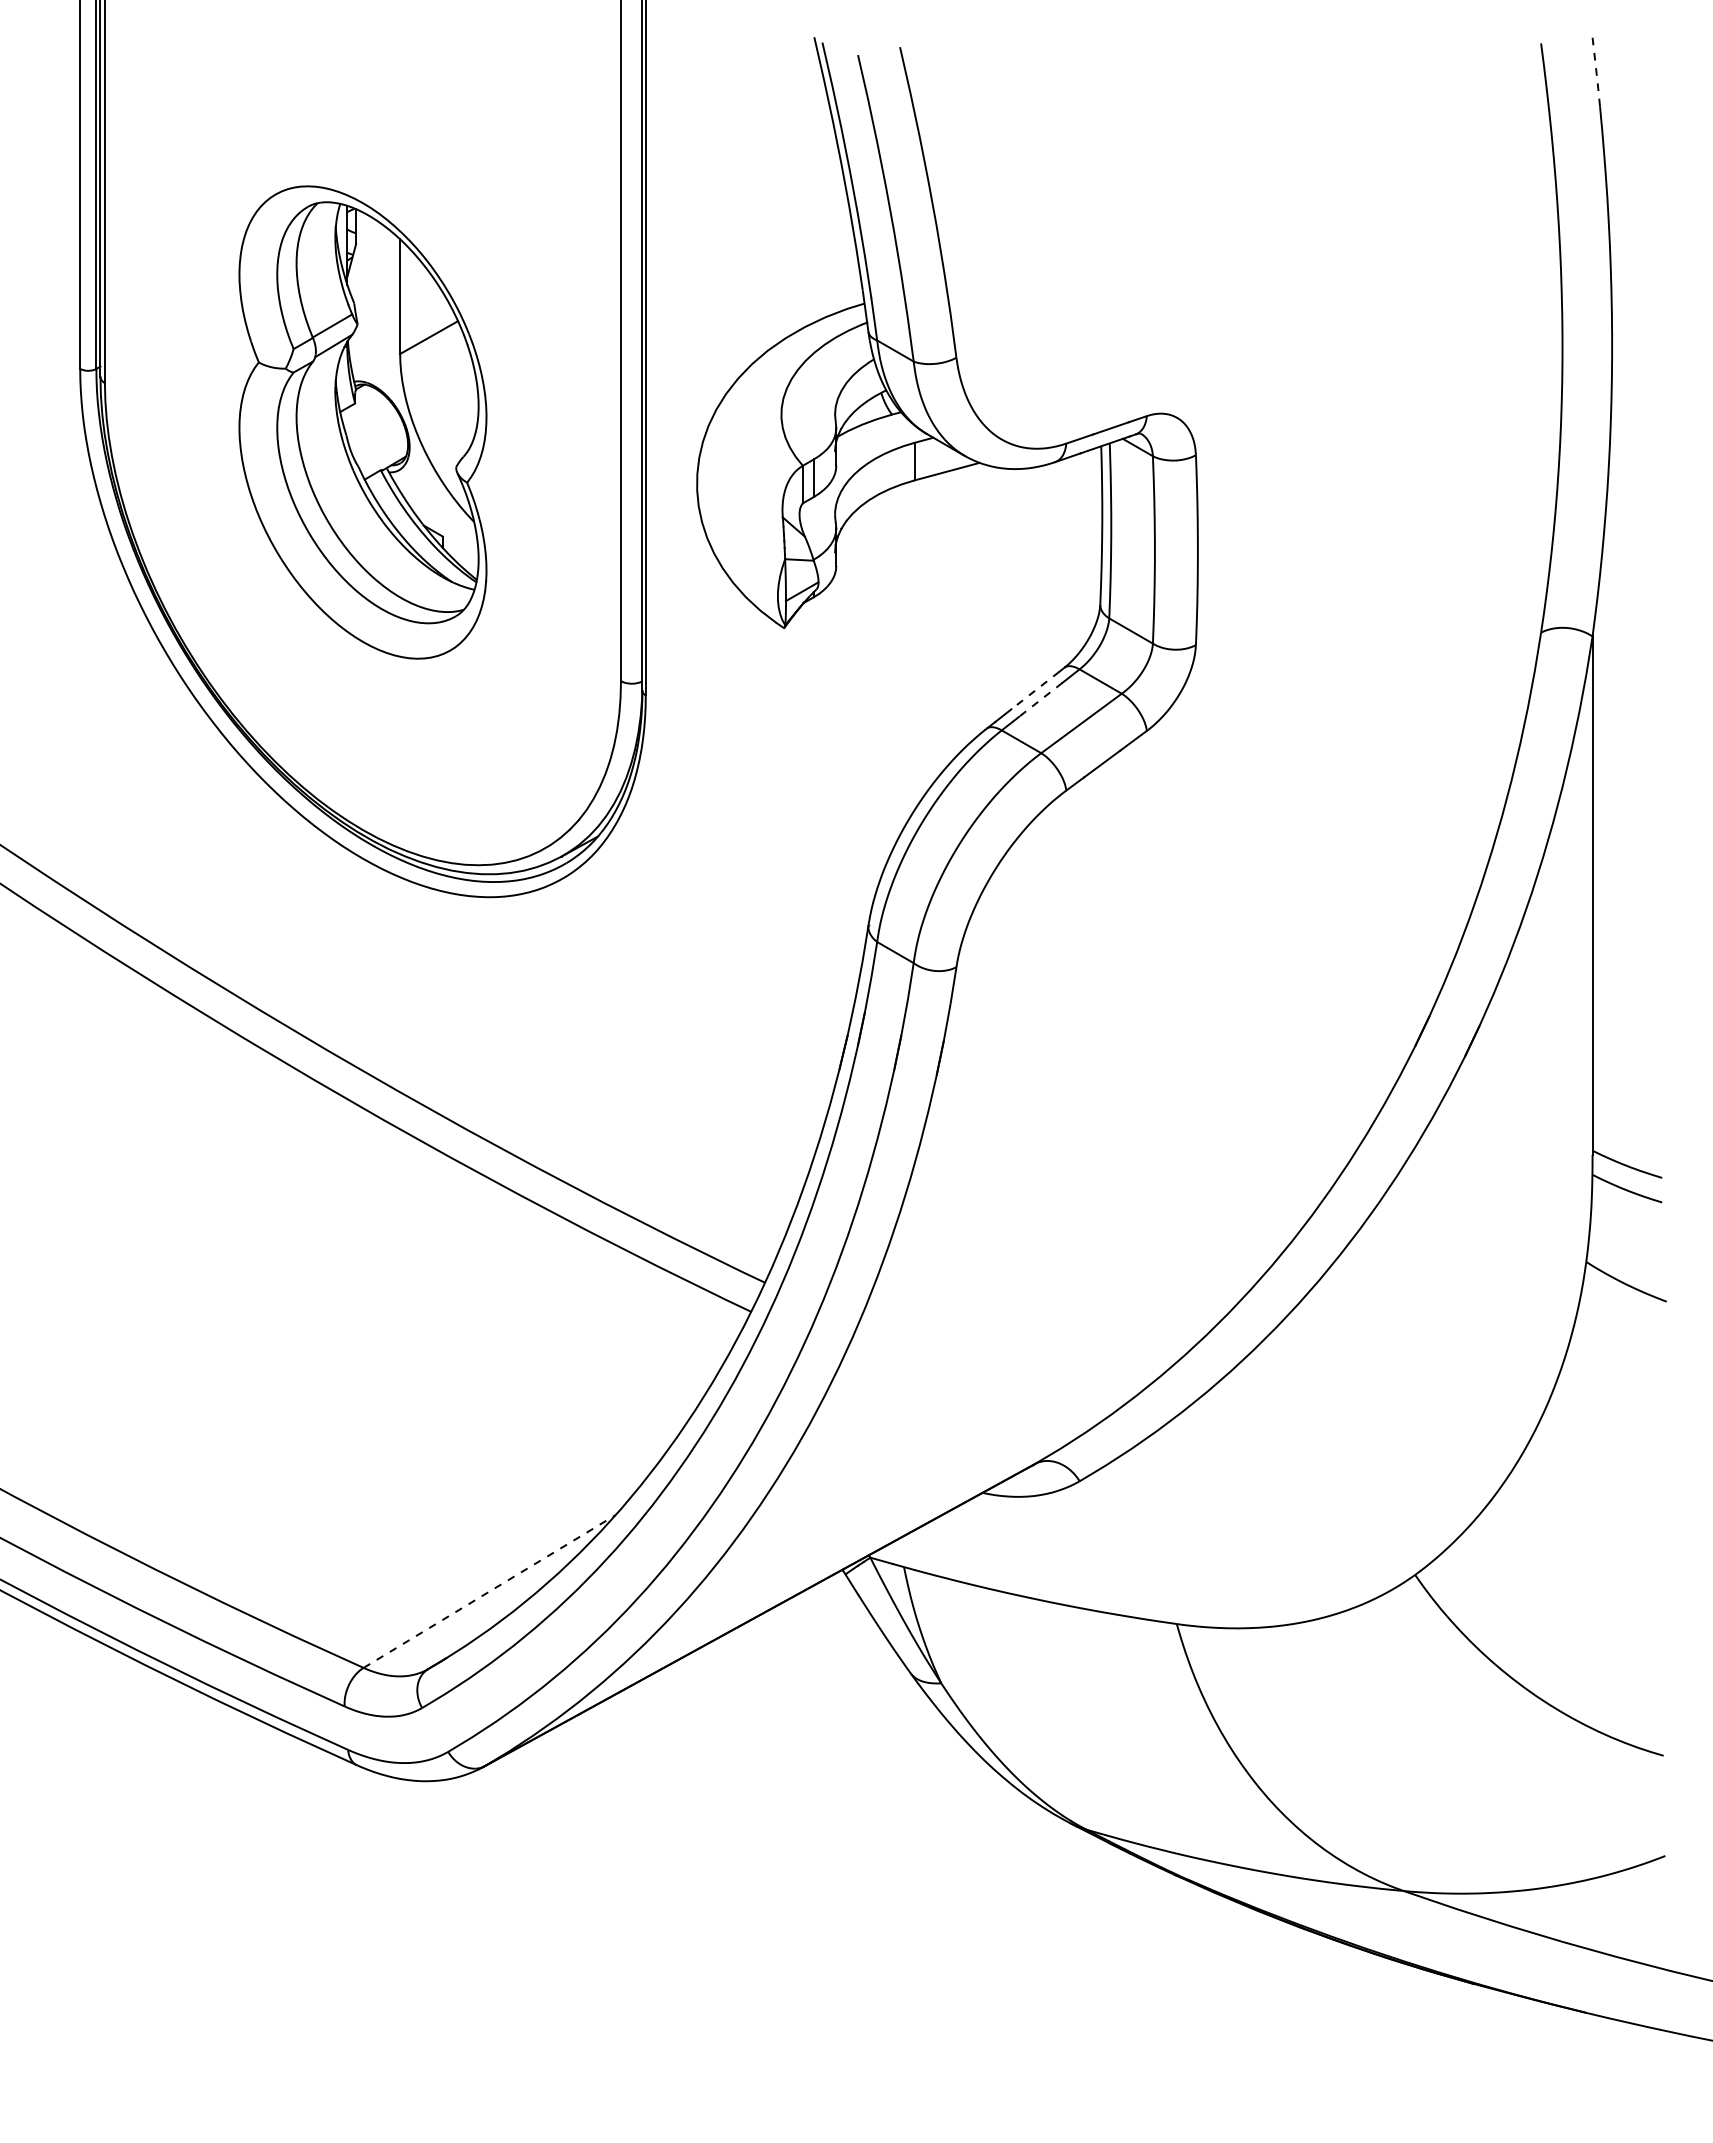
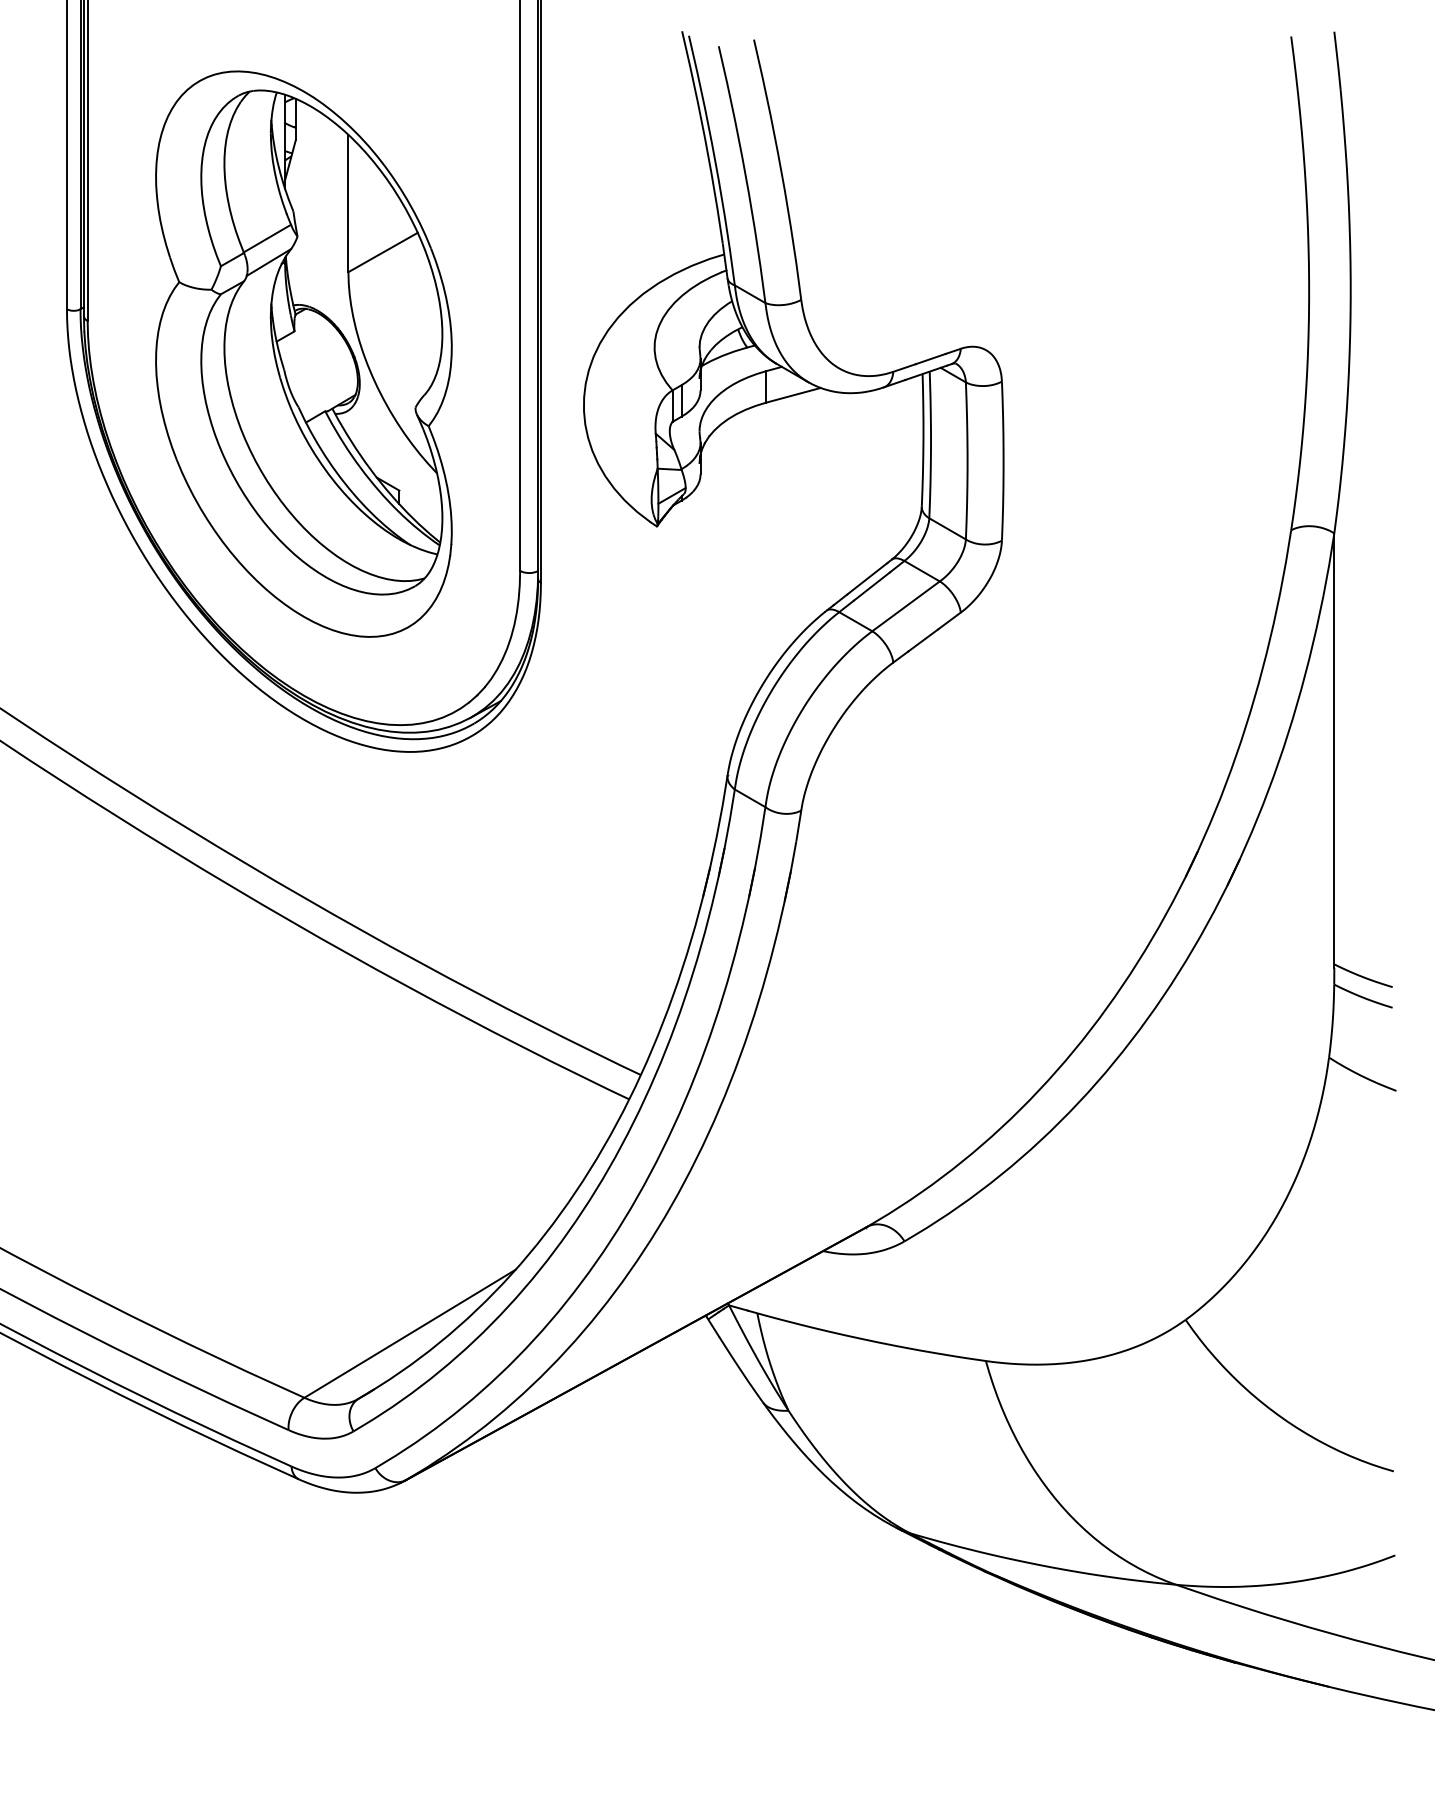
line: (1596, 72) -> (1337, 60), dashed -> solid
part: (362, 422) -> (303, 354), size x1.43
line: (1034, 690) -> (866, 578), dashed -> solid
line: (1040, 700) -> (871, 587), dashed -> solid
line: (489, 1591) -> (409, 1333), dashed -> solid

